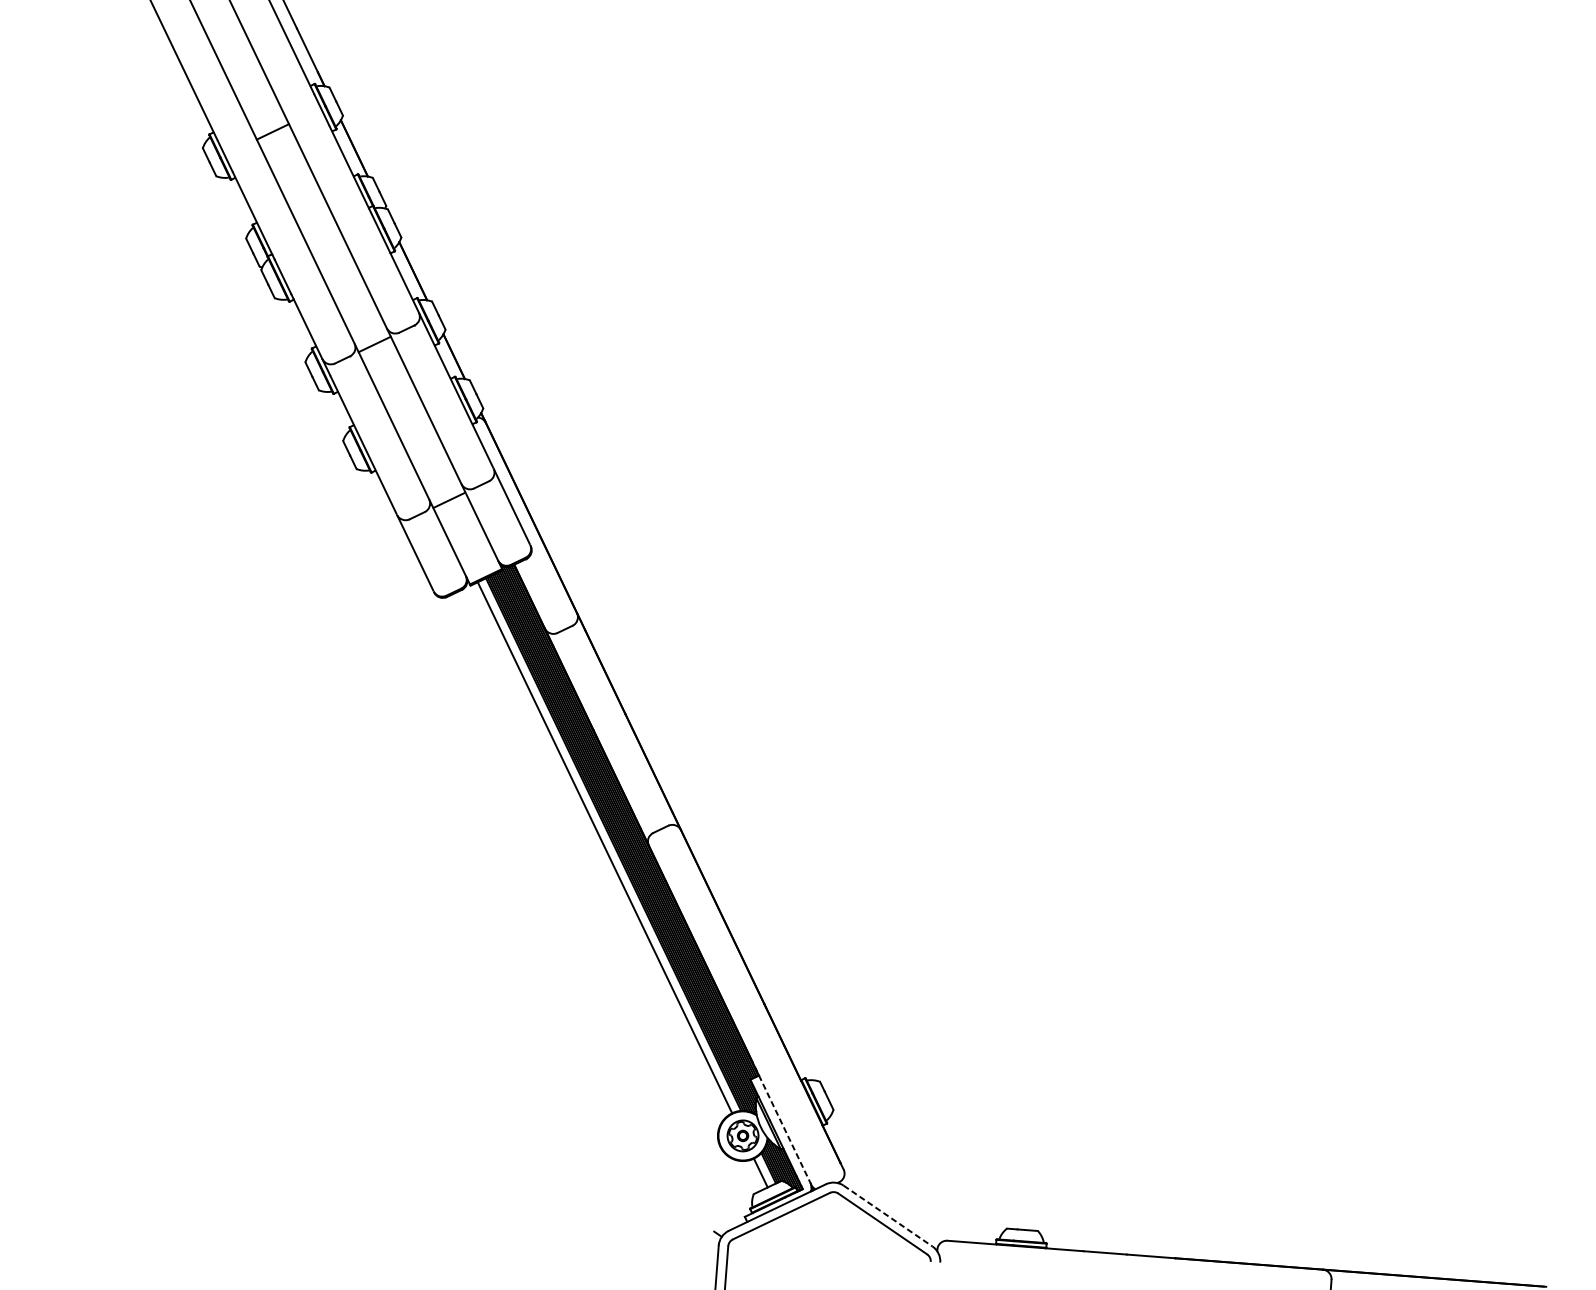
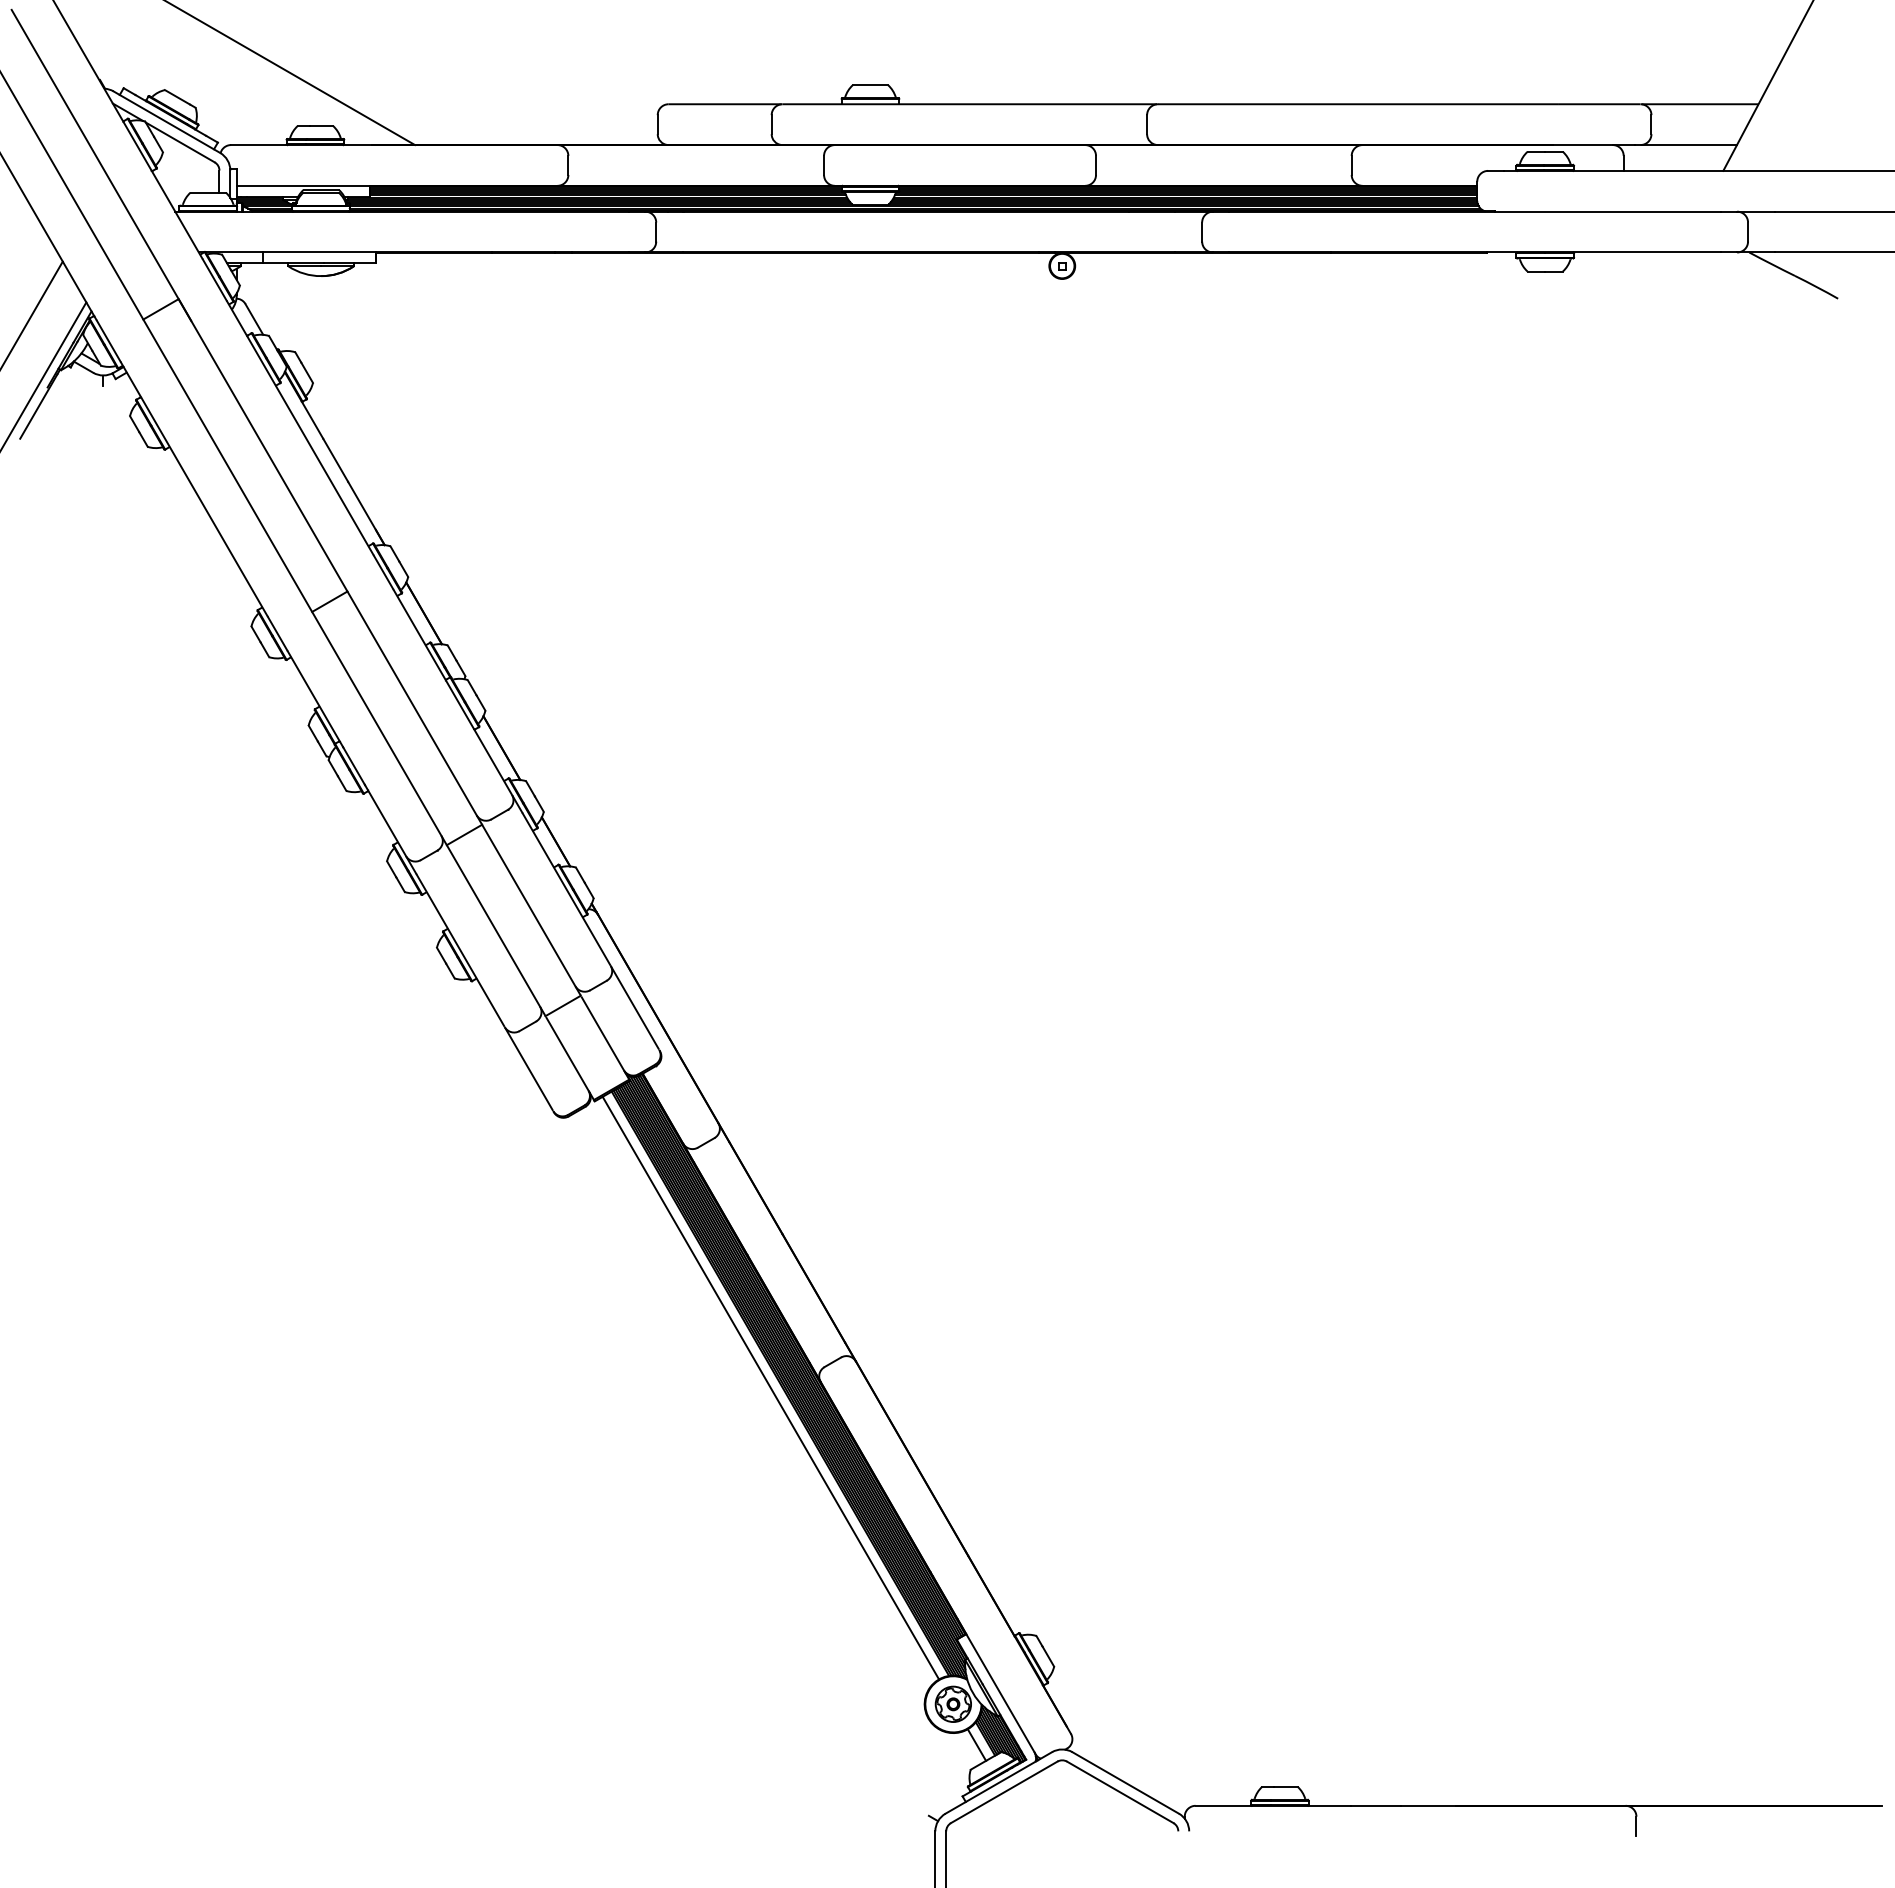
line: (781, 1123) -> (996, 1686), dashed -> solid
line: (887, 1215) -> (1125, 1782), dashed -> solid

